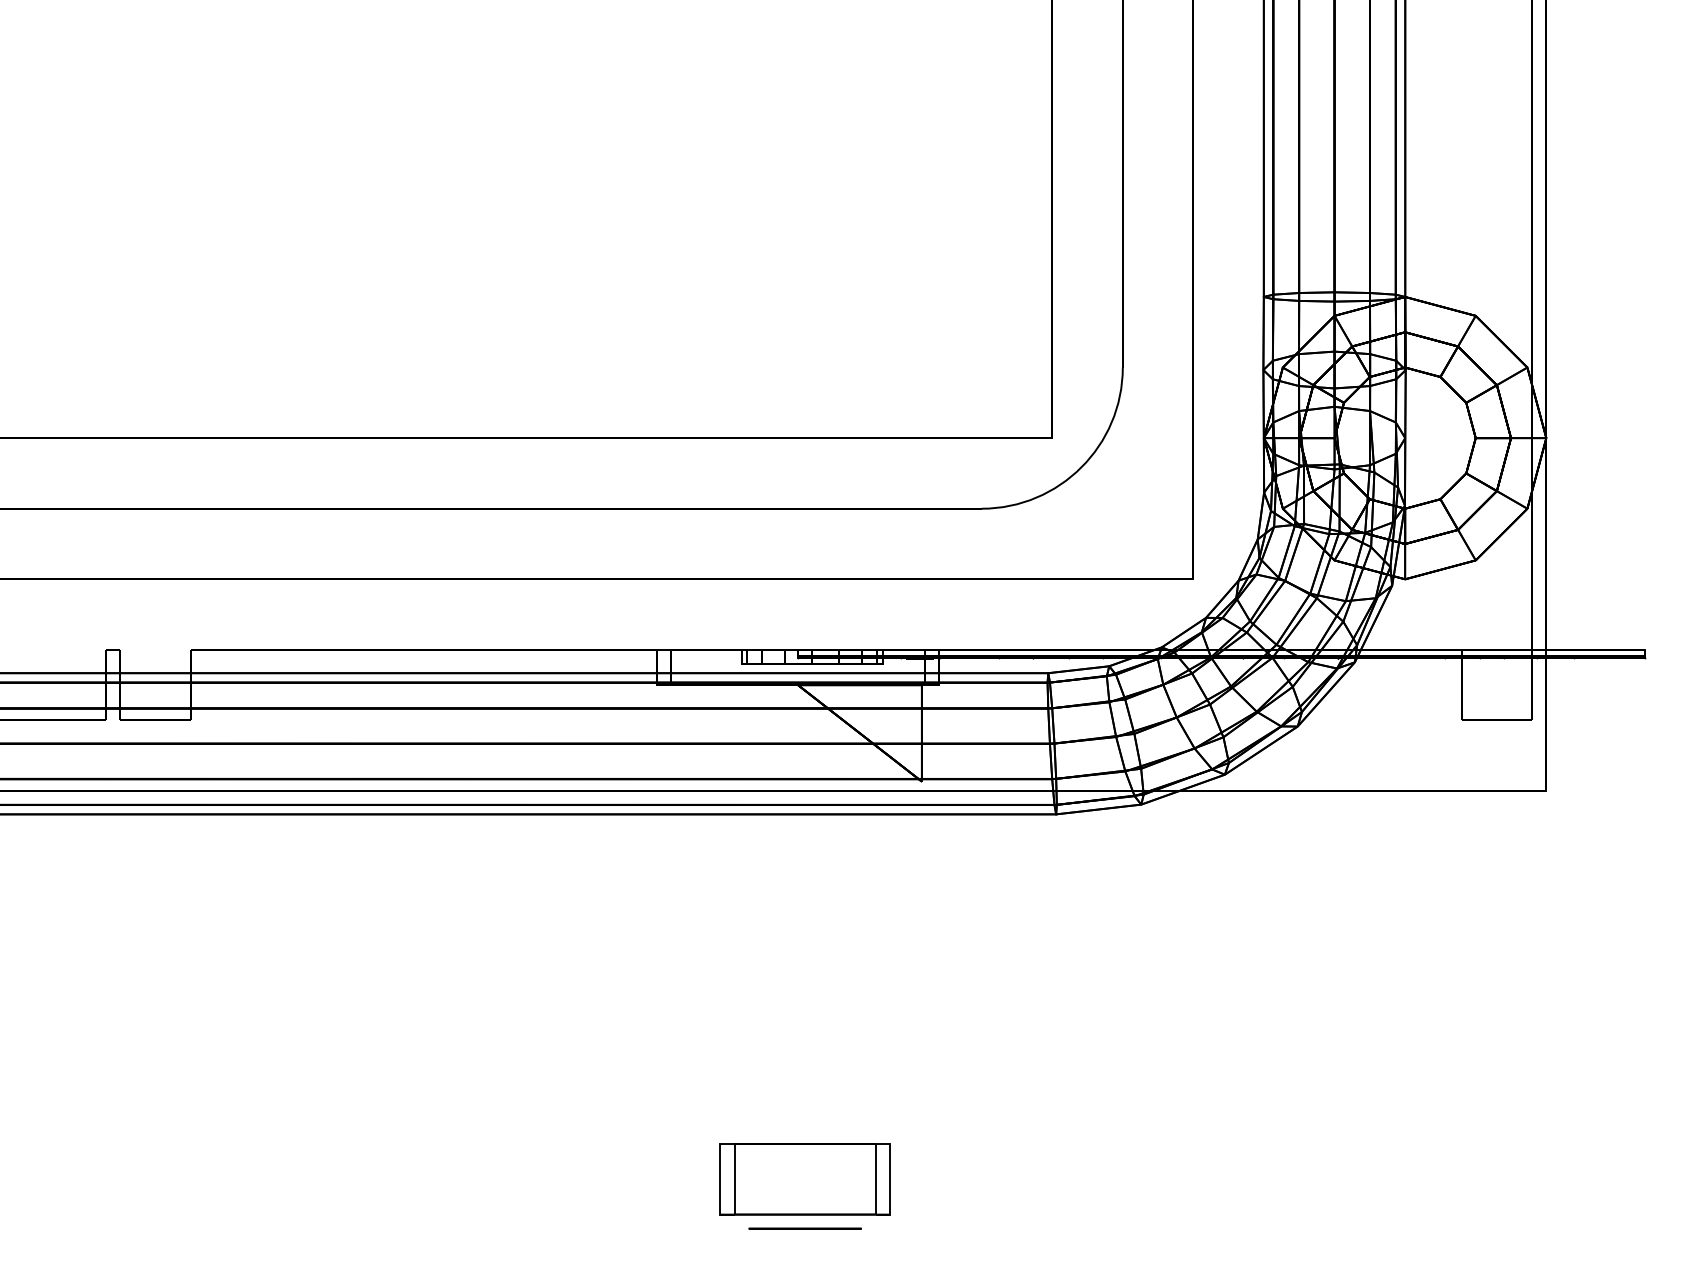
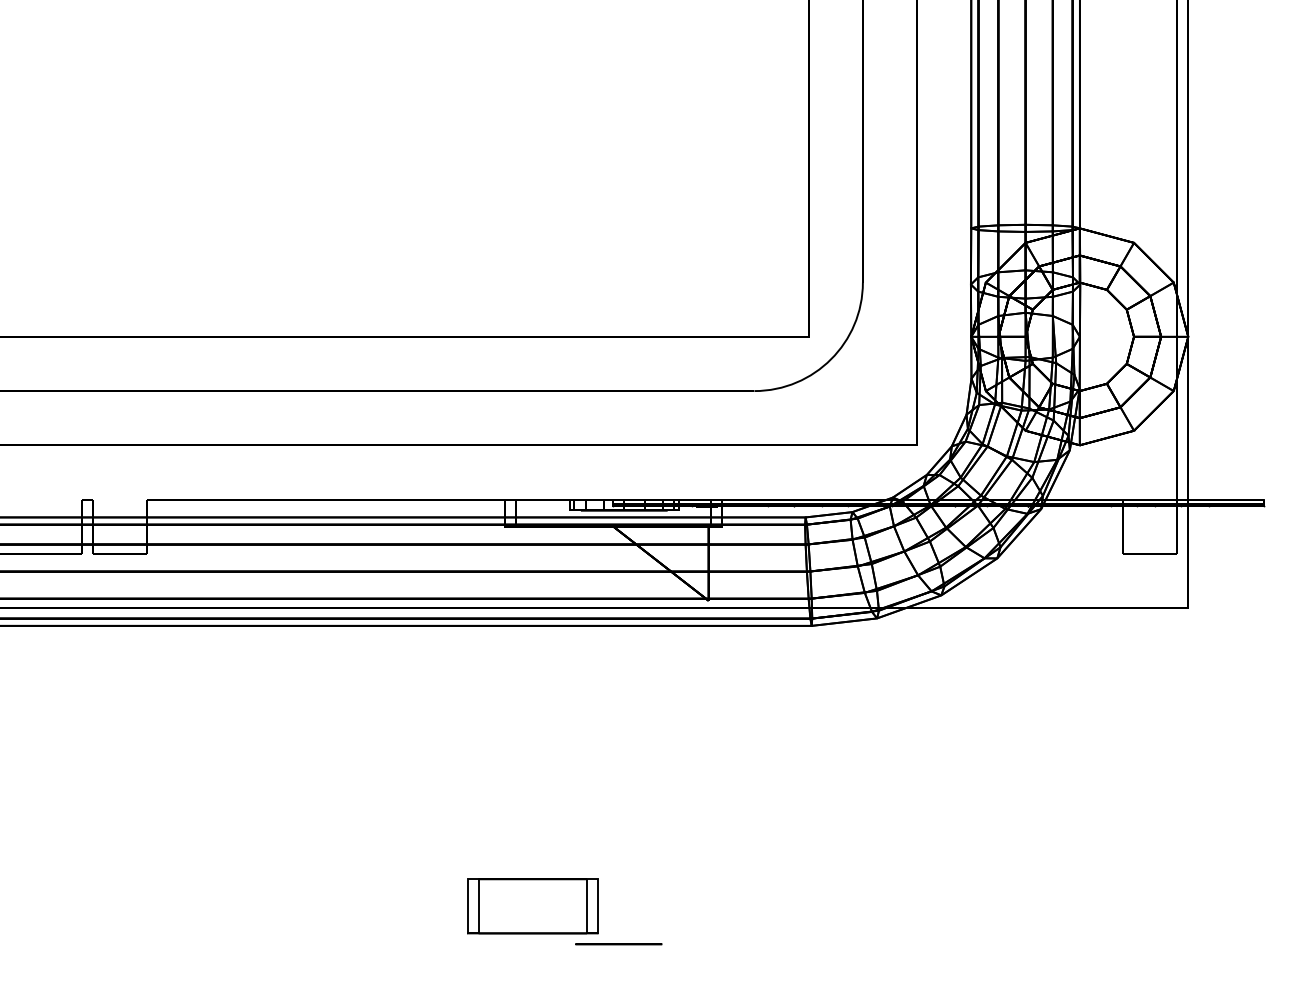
part: (804, 1179) -> (532, 906), moved

